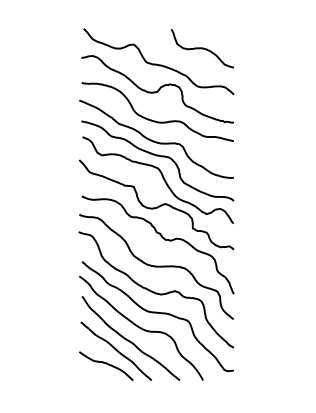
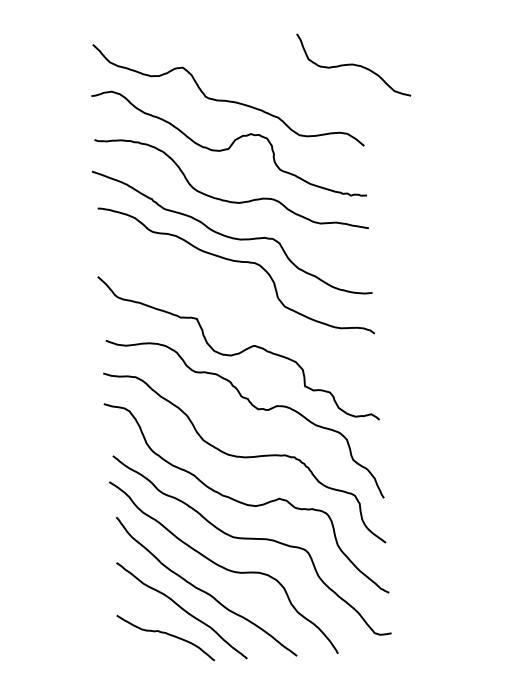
curve: (201, 48) -> (351, 65), moved
curve: (161, 176) -> (244, 297), removed

